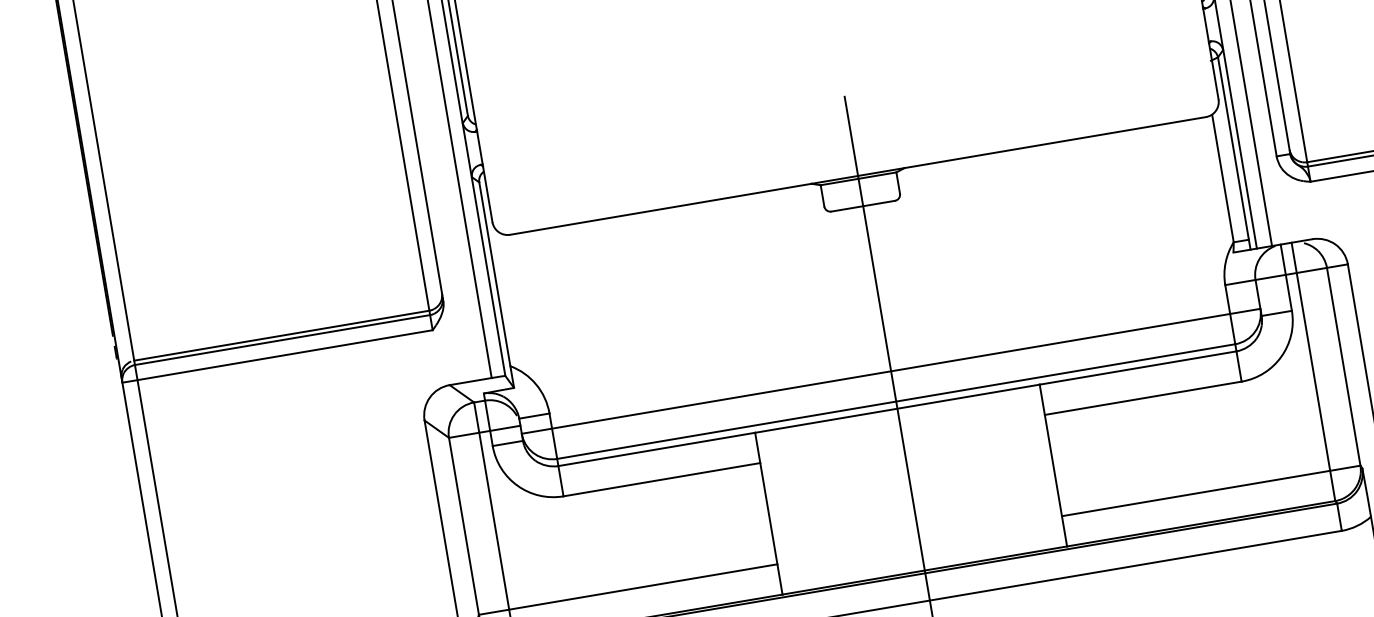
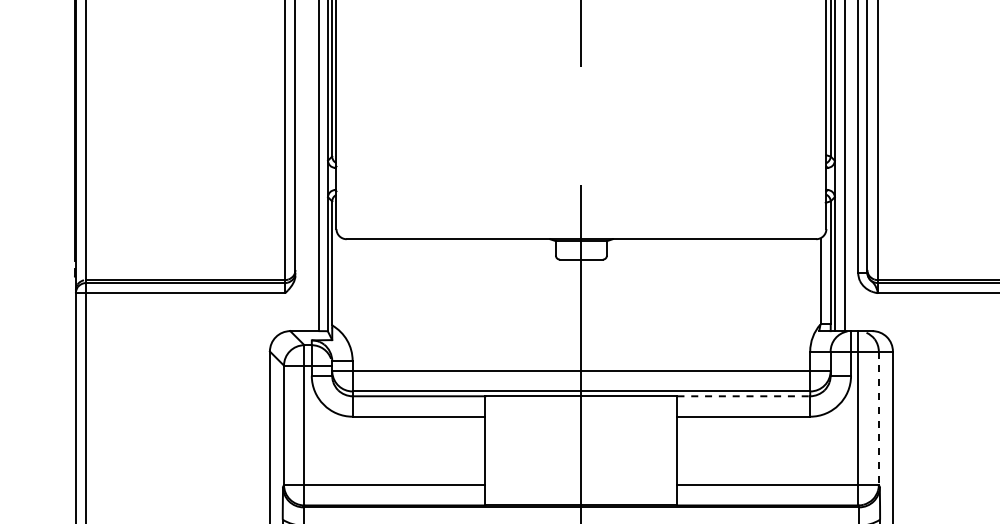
line: (1343, 367) -> (878, 418), solid -> dashed
line: (1139, 368) -> (744, 396), solid -> dashed

